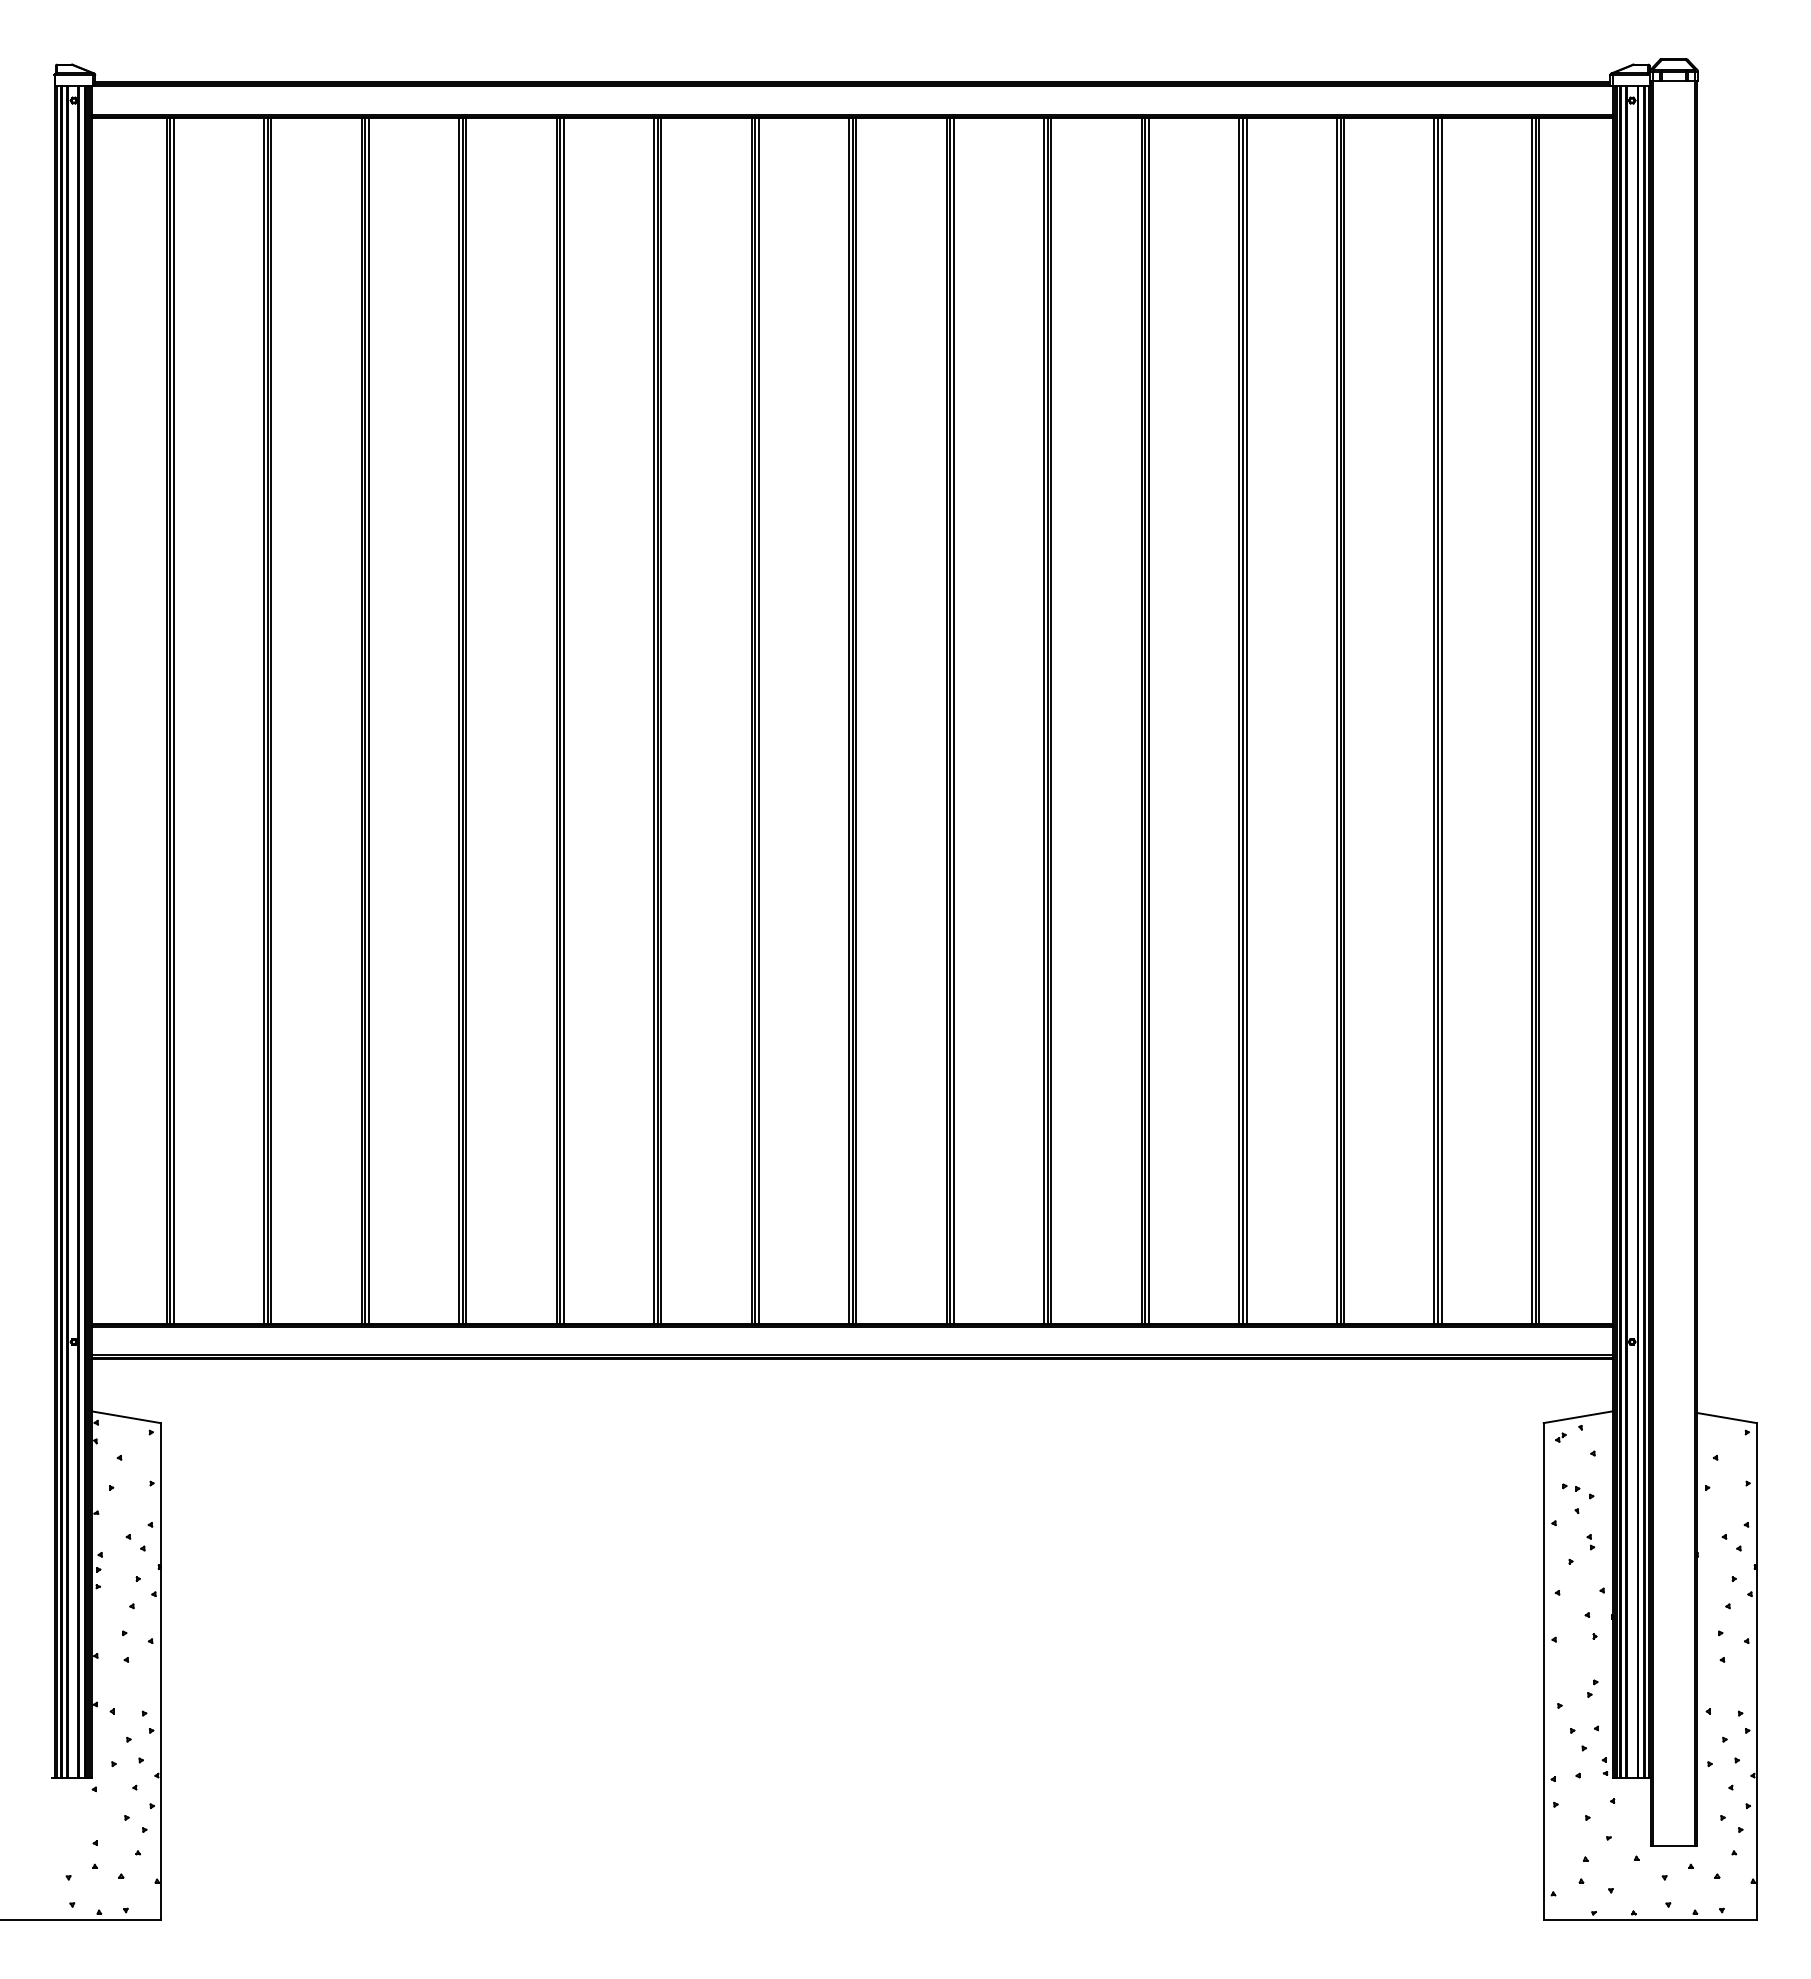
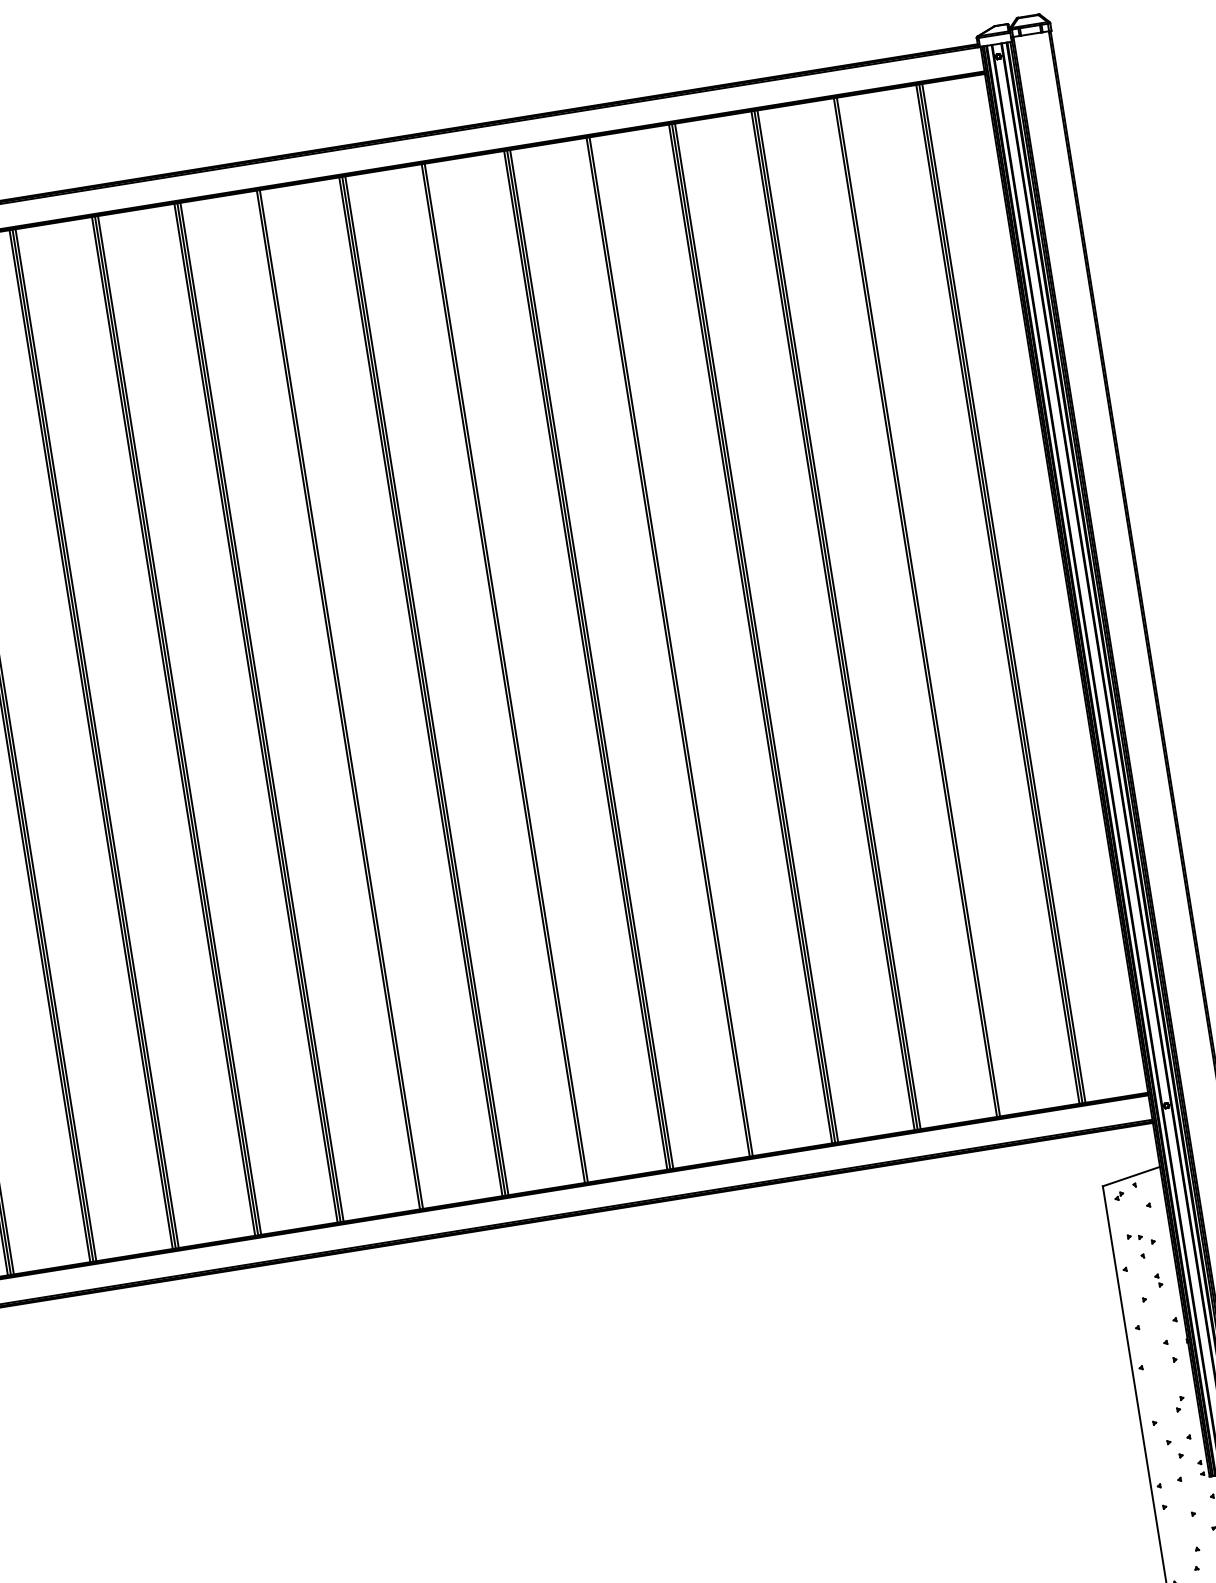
line: (758, 720) -> (344, 698), removed
line: (953, 720) -> (508, 672), removed
line: (1148, 720) -> (673, 646), removed
line: (1441, 720) -> (921, 606), removed

